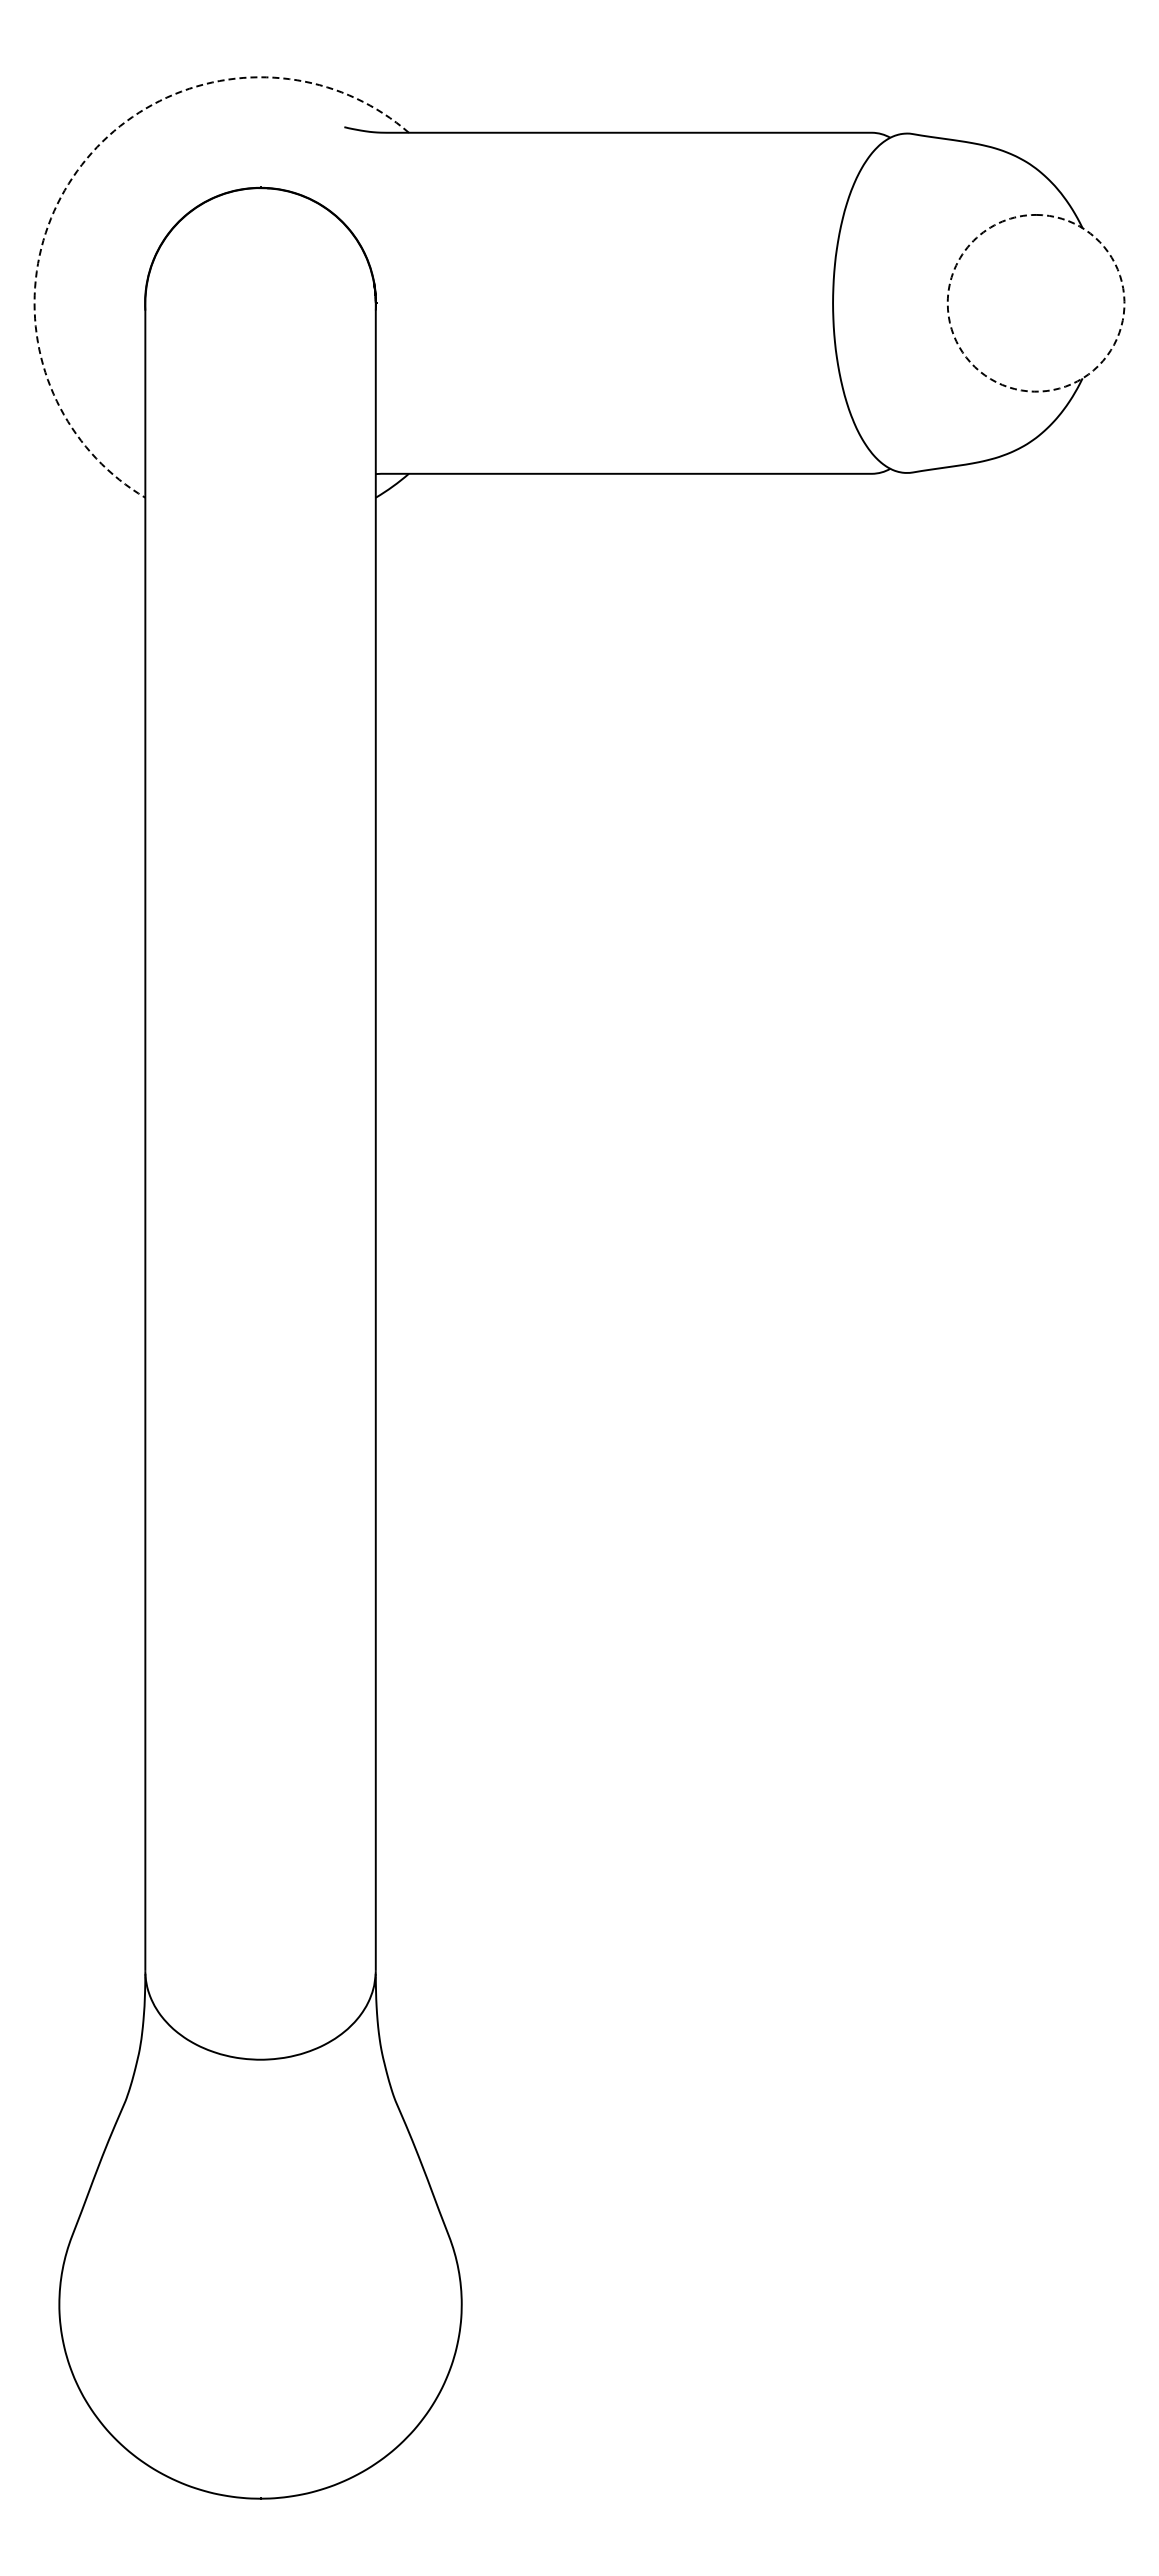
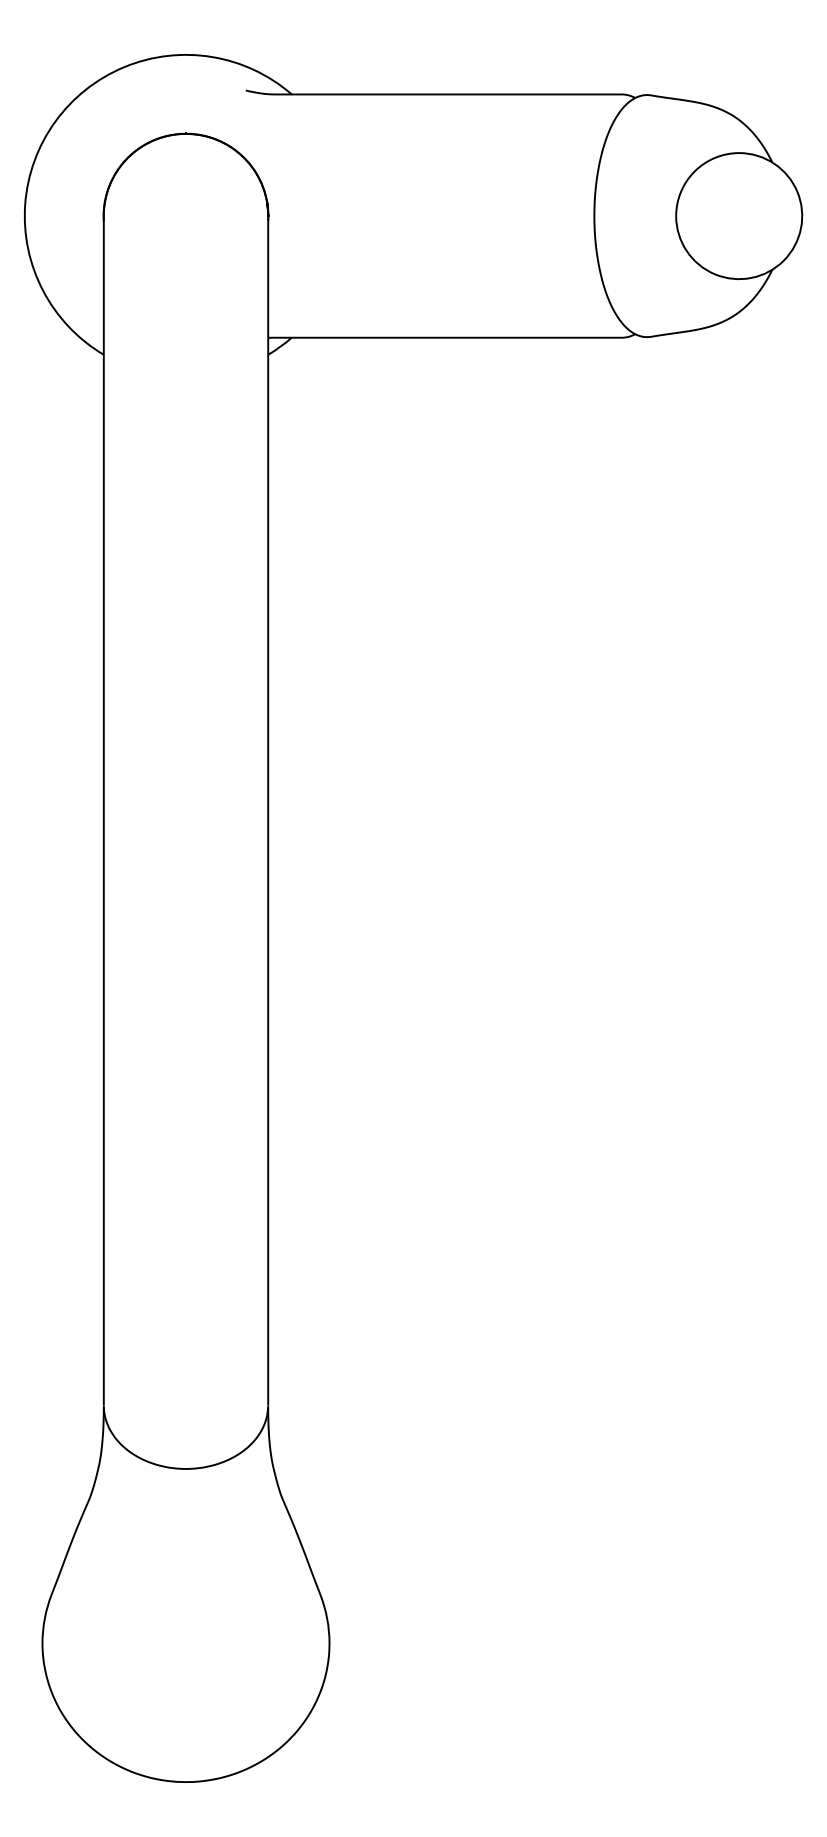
arc: (77, 170) -> (55, 121), dashed -> solid
line: (1040, 391) -> (742, 279), dashed -> solid

